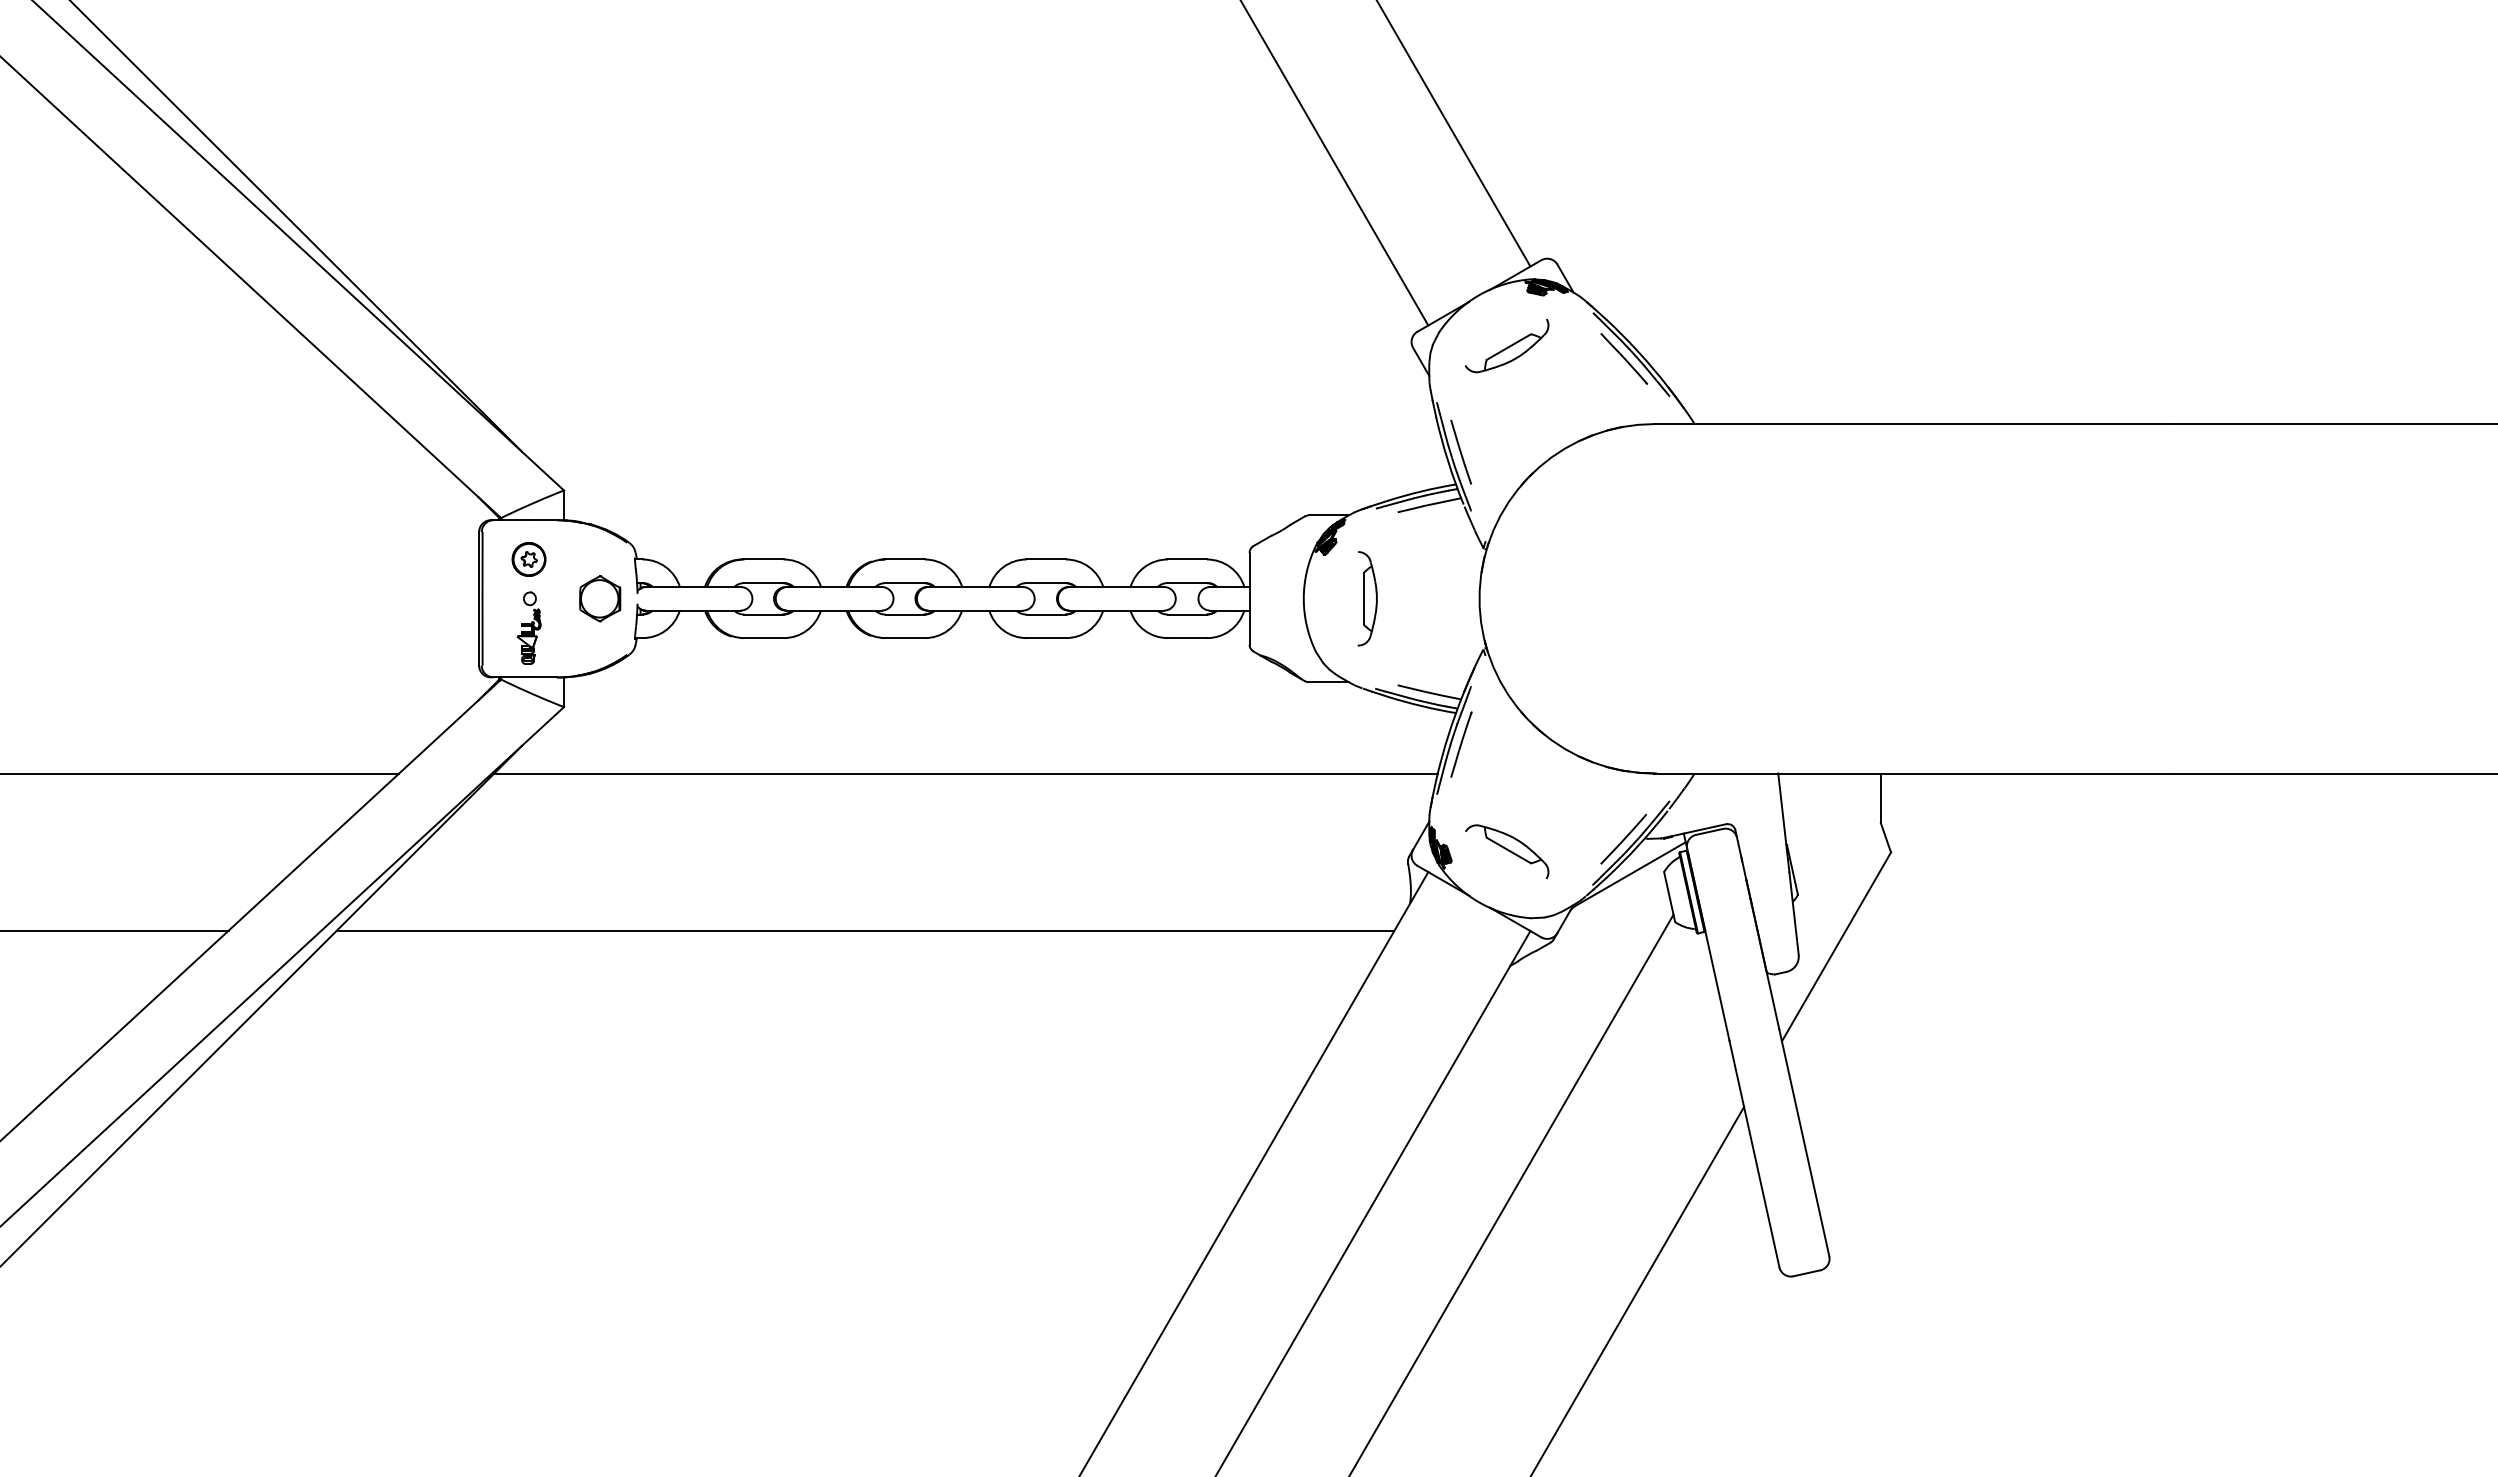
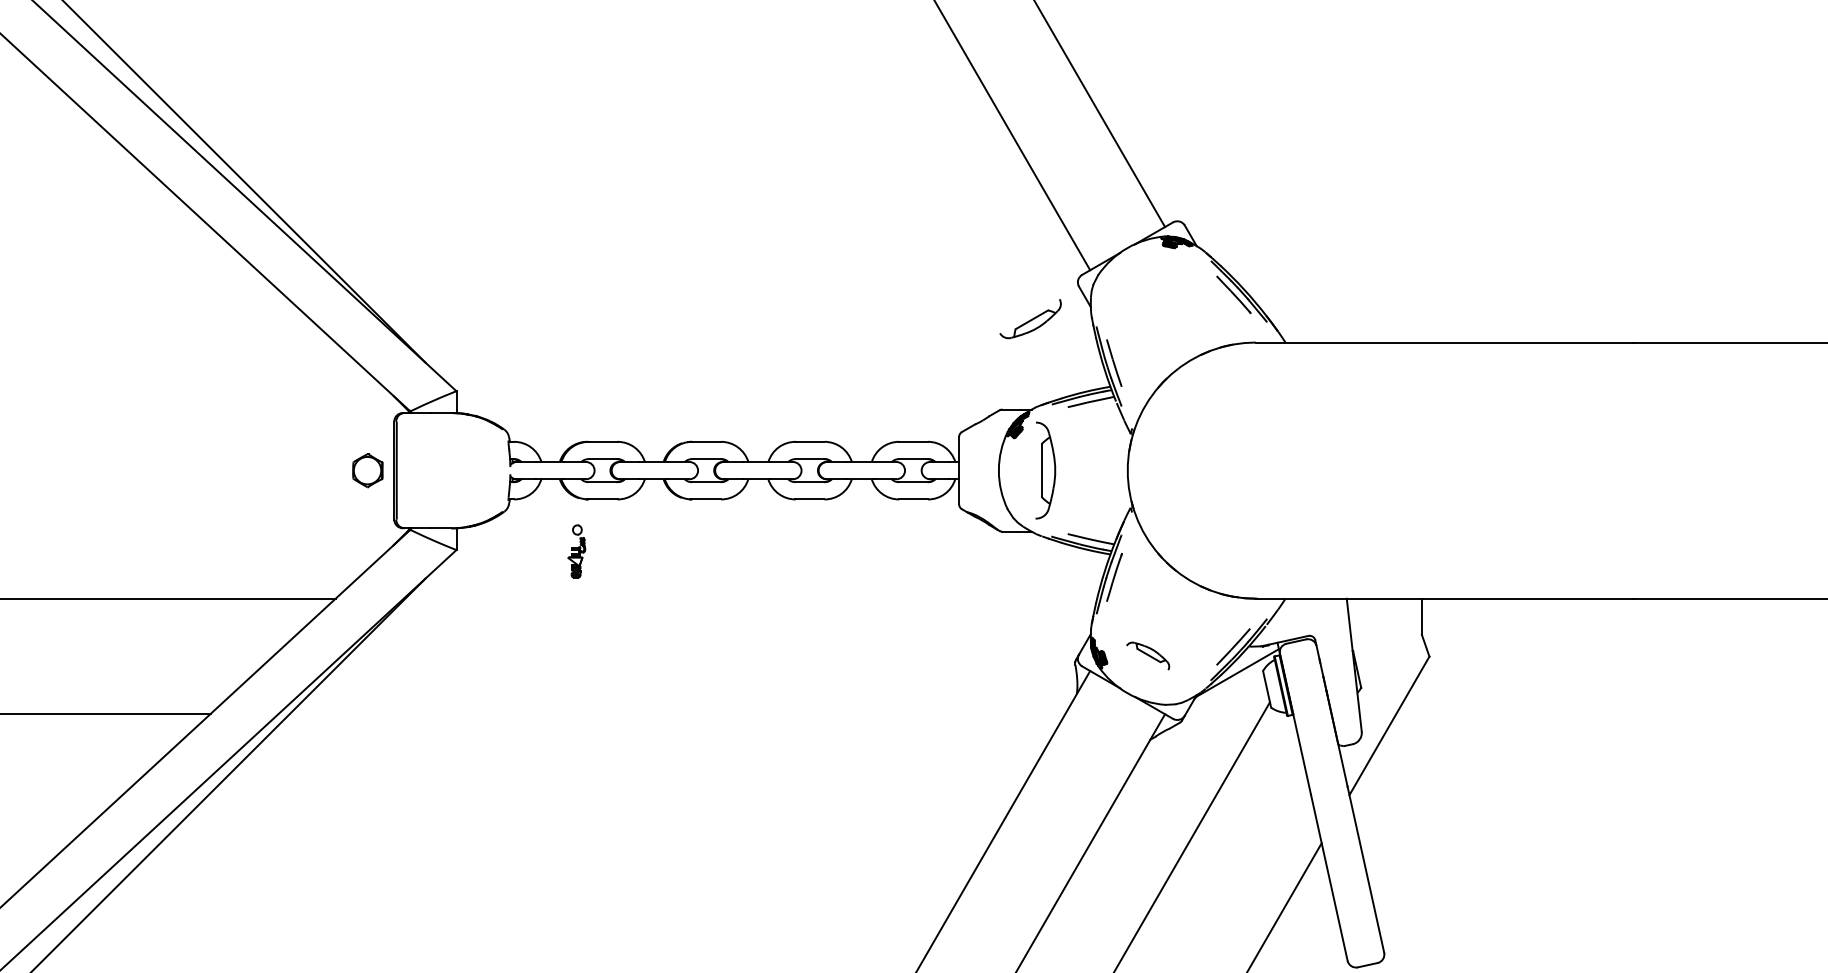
part: (1507, 345) -> (1030, 318), moved
part: (528, 559) -> (430, 441), removed
part: (600, 598) -> (368, 470), moved
part: (1367, 598) -> (1045, 470), size x1.4
part: (528, 627) -> (576, 551), moved
line: (965, 773) -> (750, 598), removed
part: (1507, 851) -> (1148, 655), size x0.7
line: (865, 930) -> (677, 713), removed

